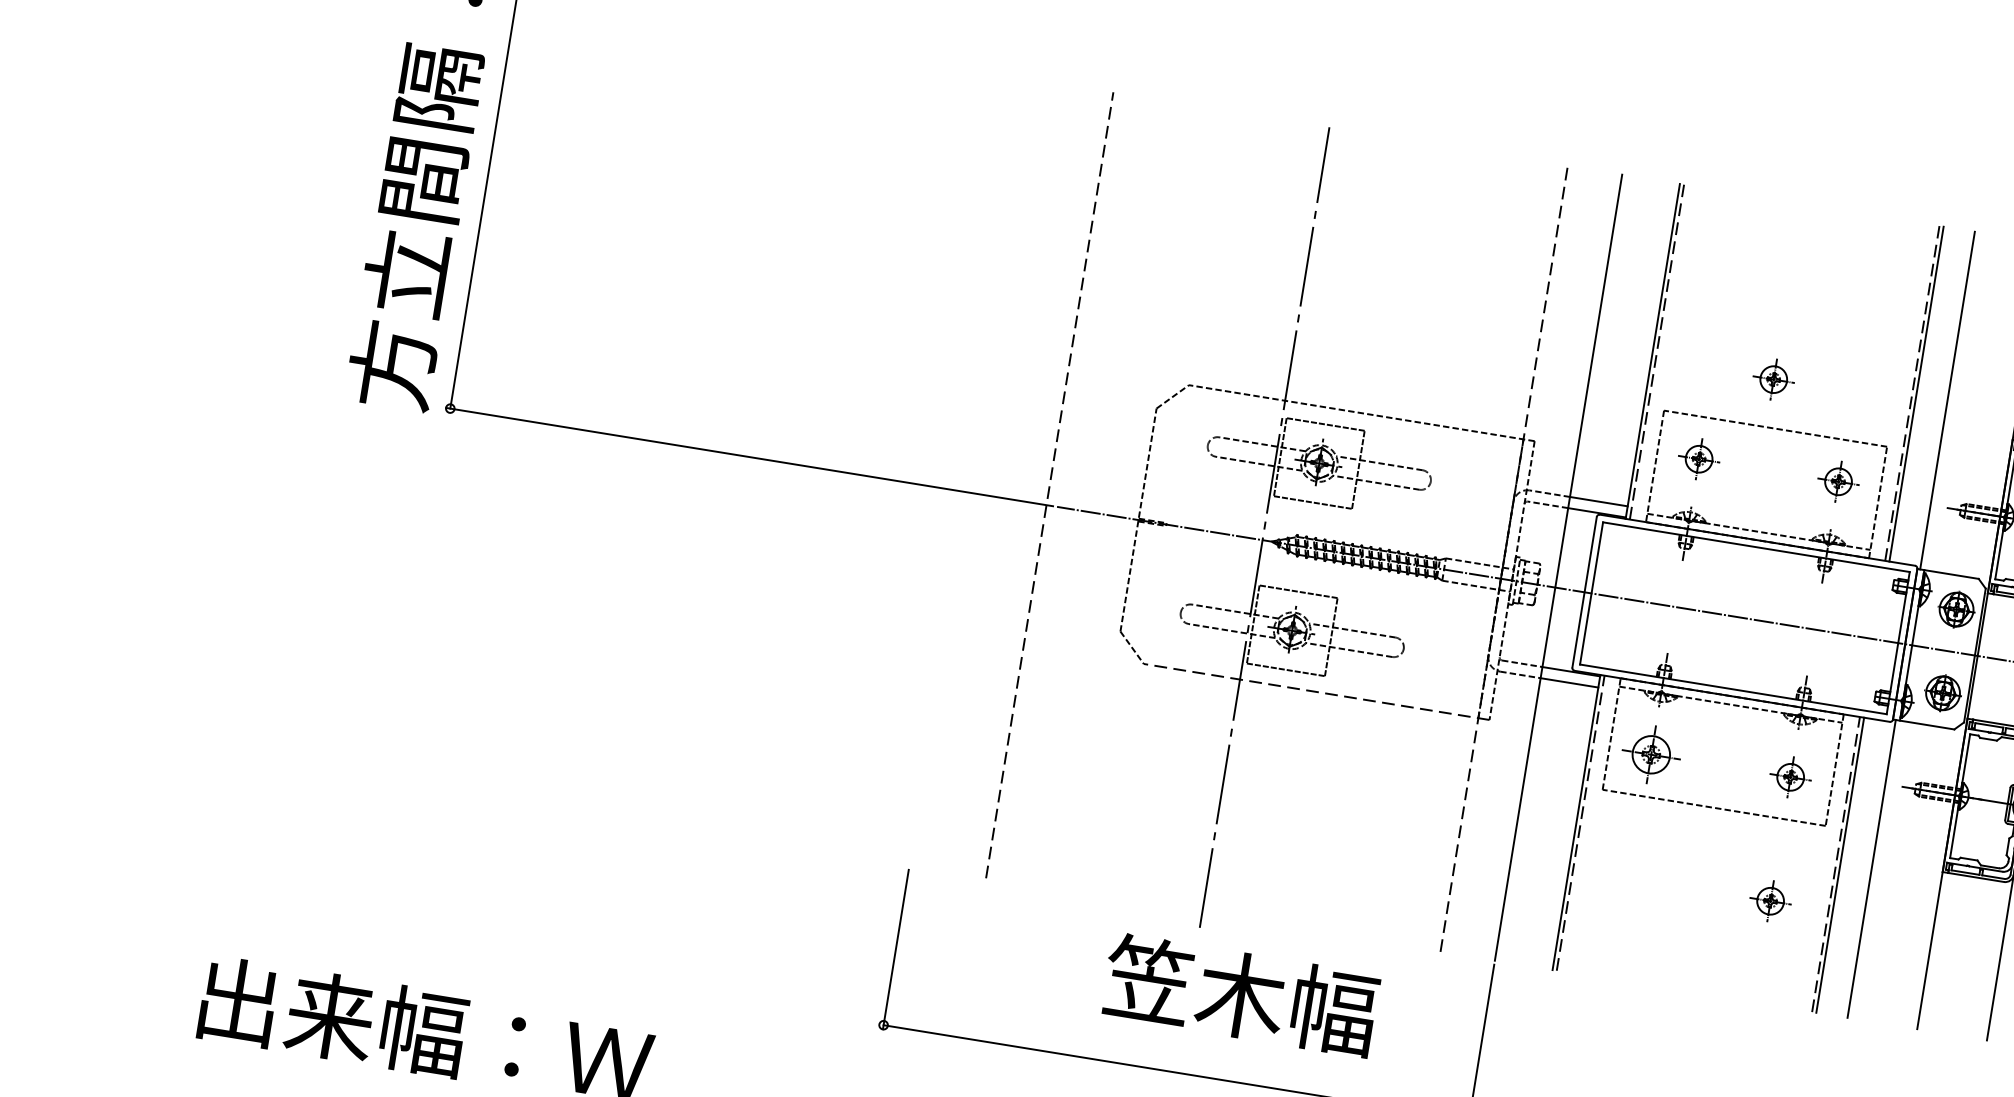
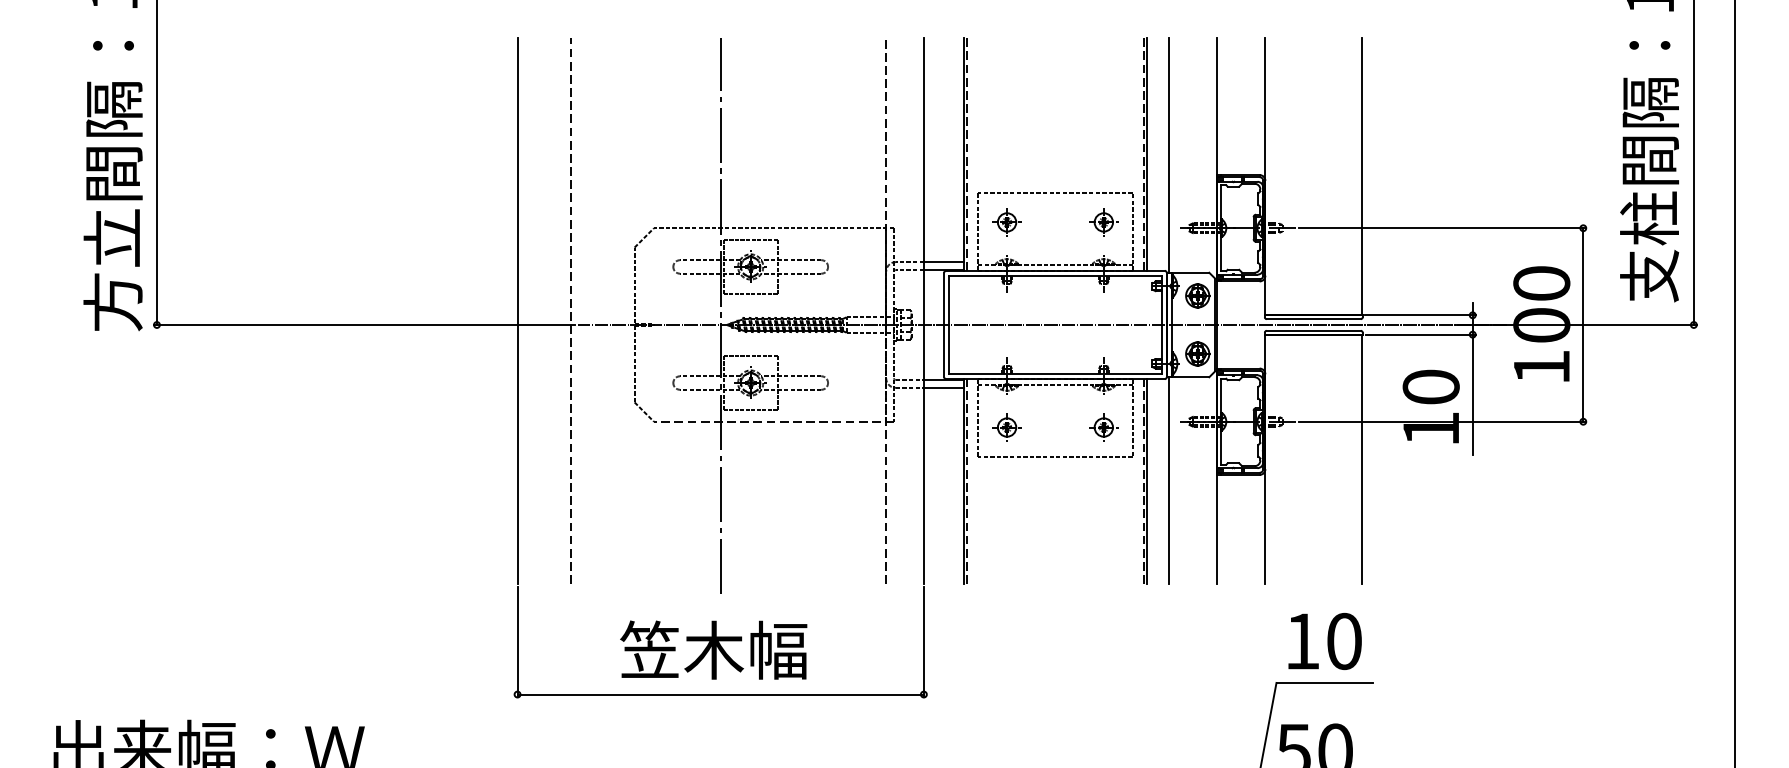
part: (1773, 379) -> (1048, 160), removed
line: (973, 471) -> (517, 310), added
part: (1650, 754) -> (1006, 427), size x0.71
part: (1770, 901) -> (1103, 513), removed
text: (1240, 994) -> (713, 649), moved

